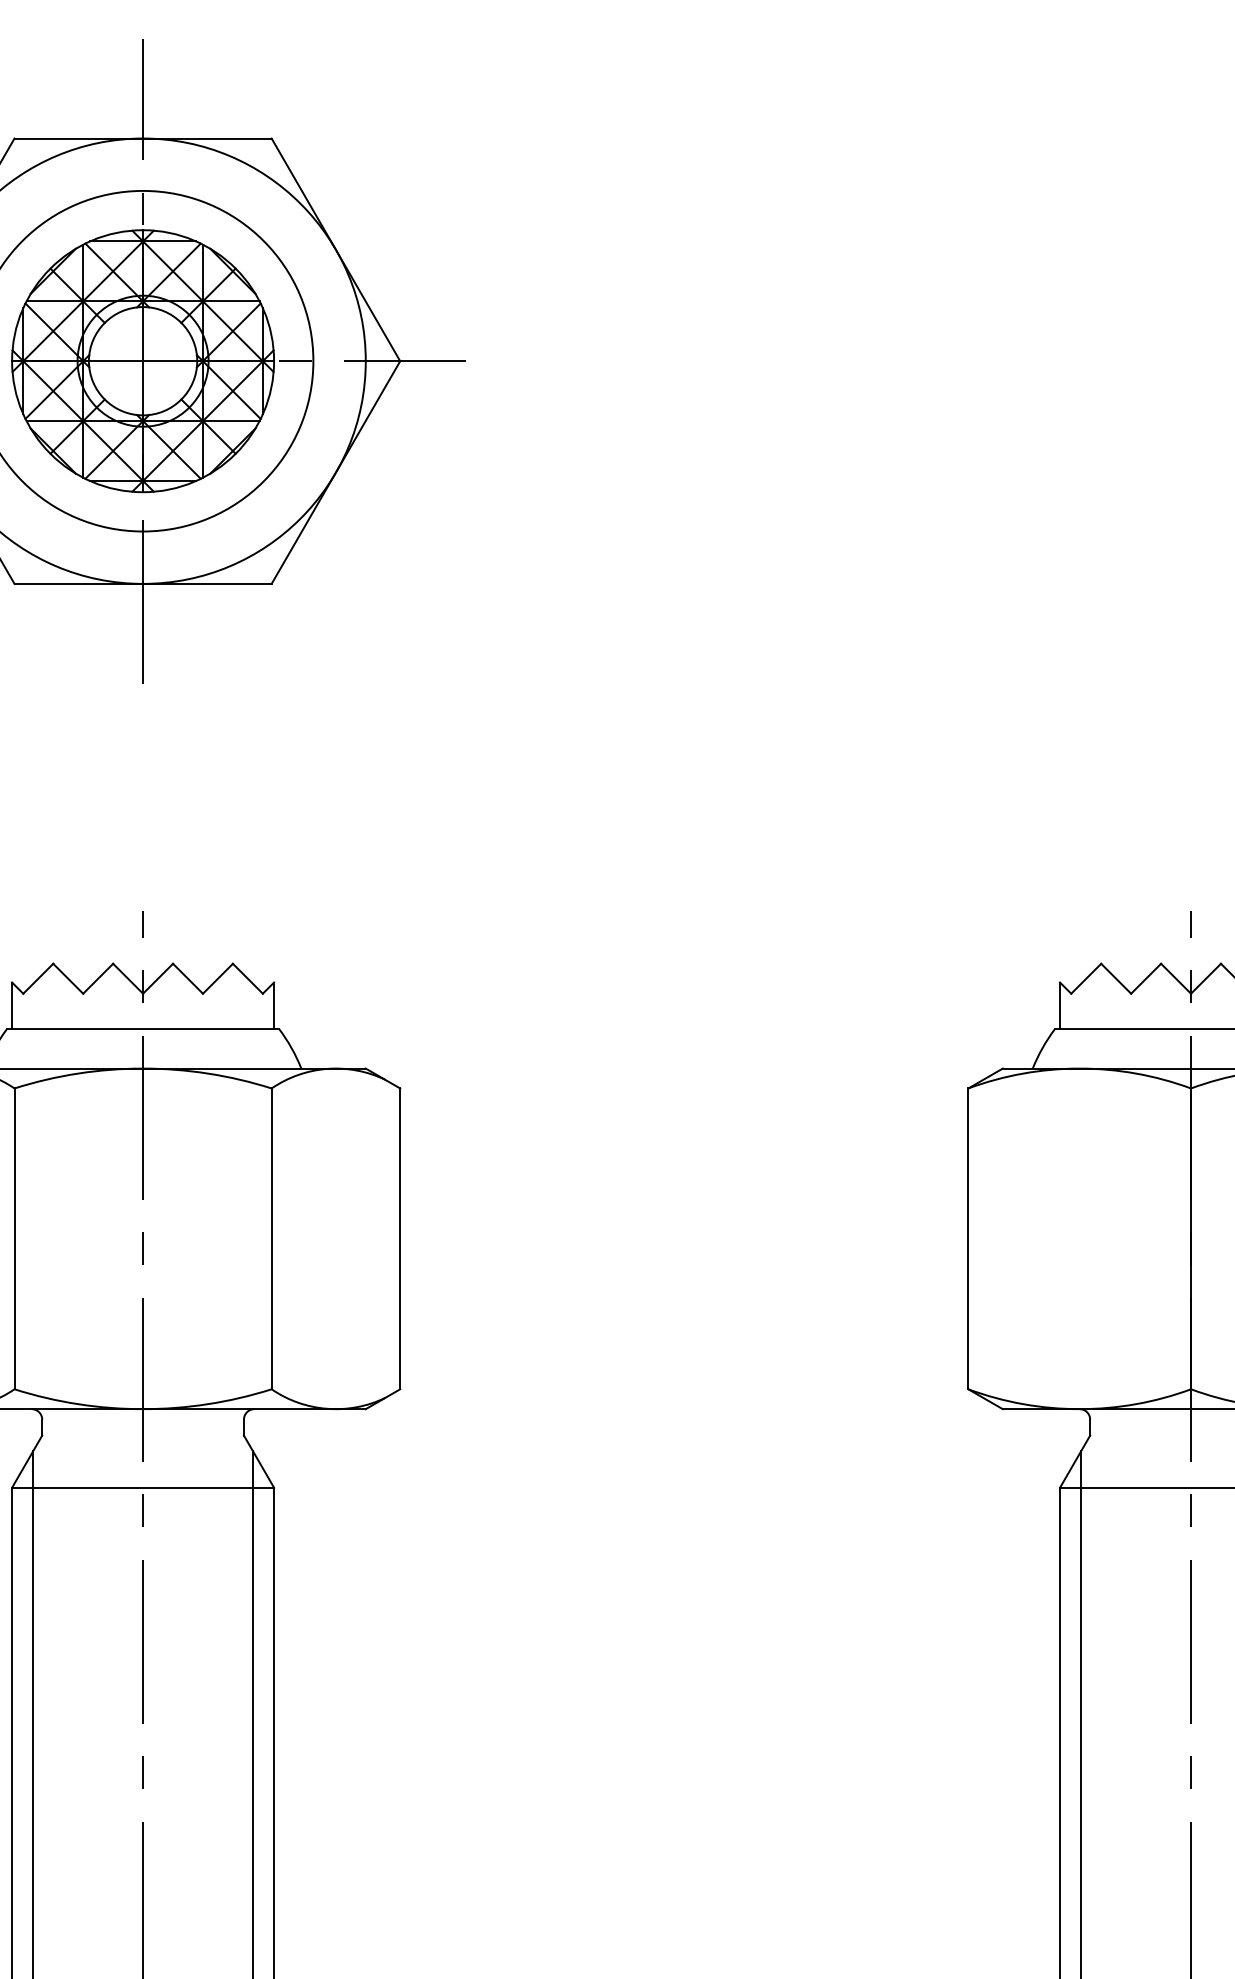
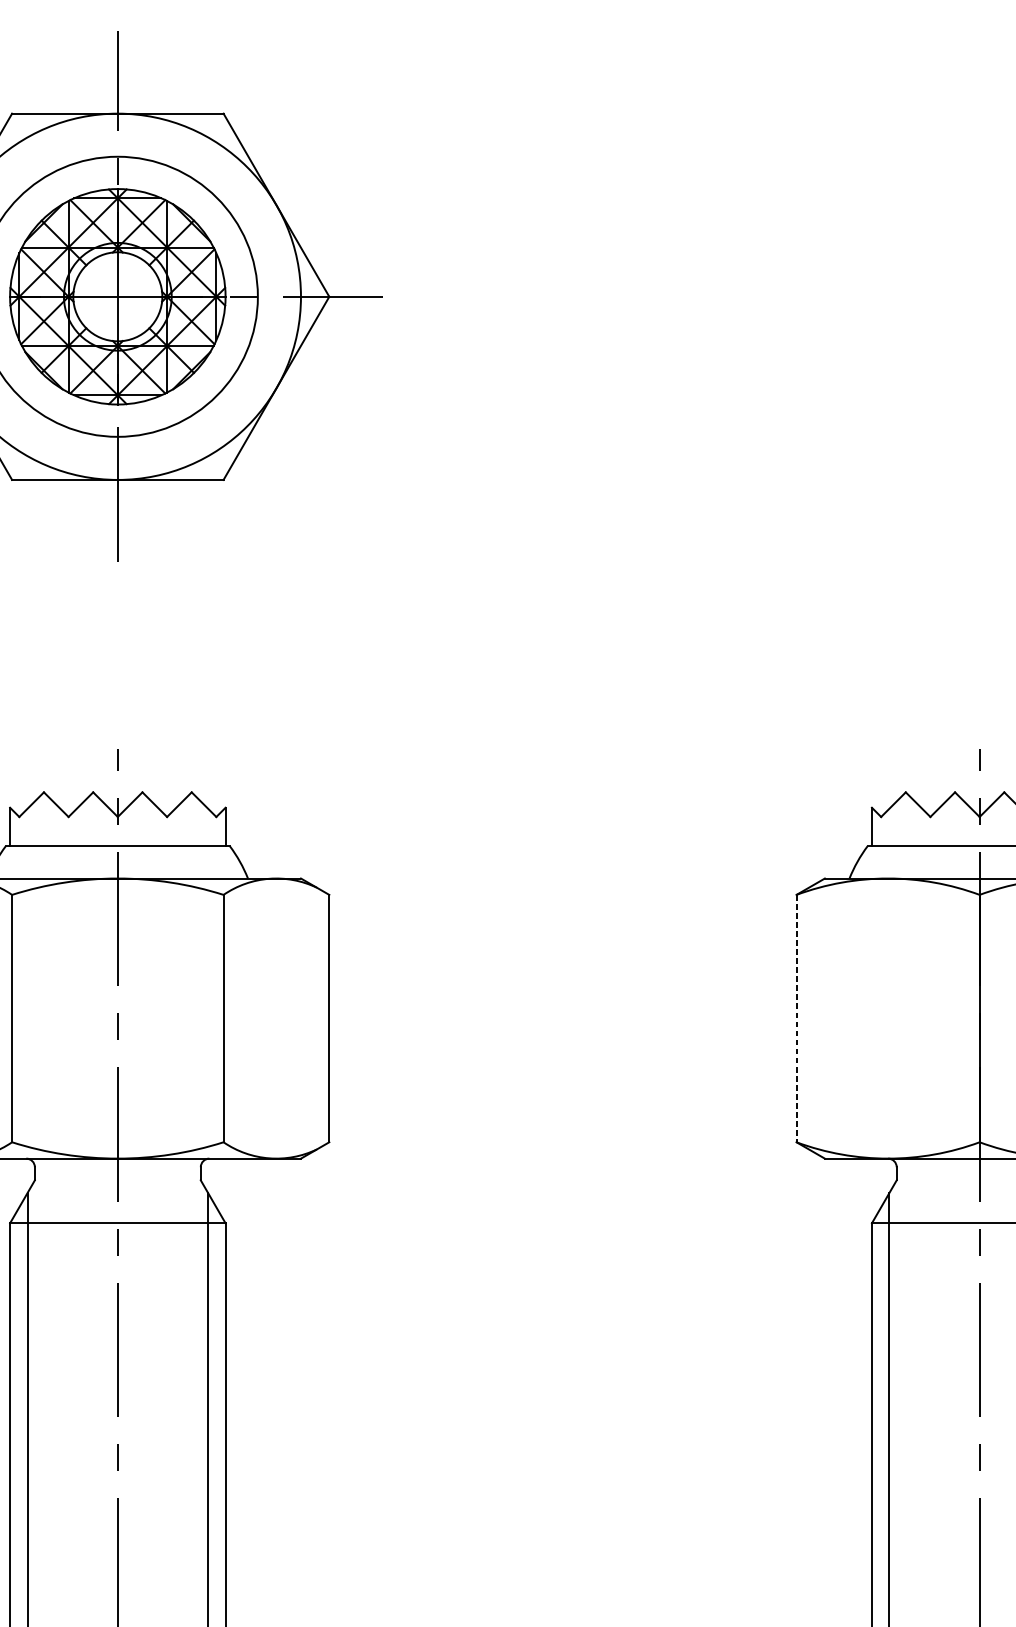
line: (968, 1239) -> (796, 1019), solid -> dashed

